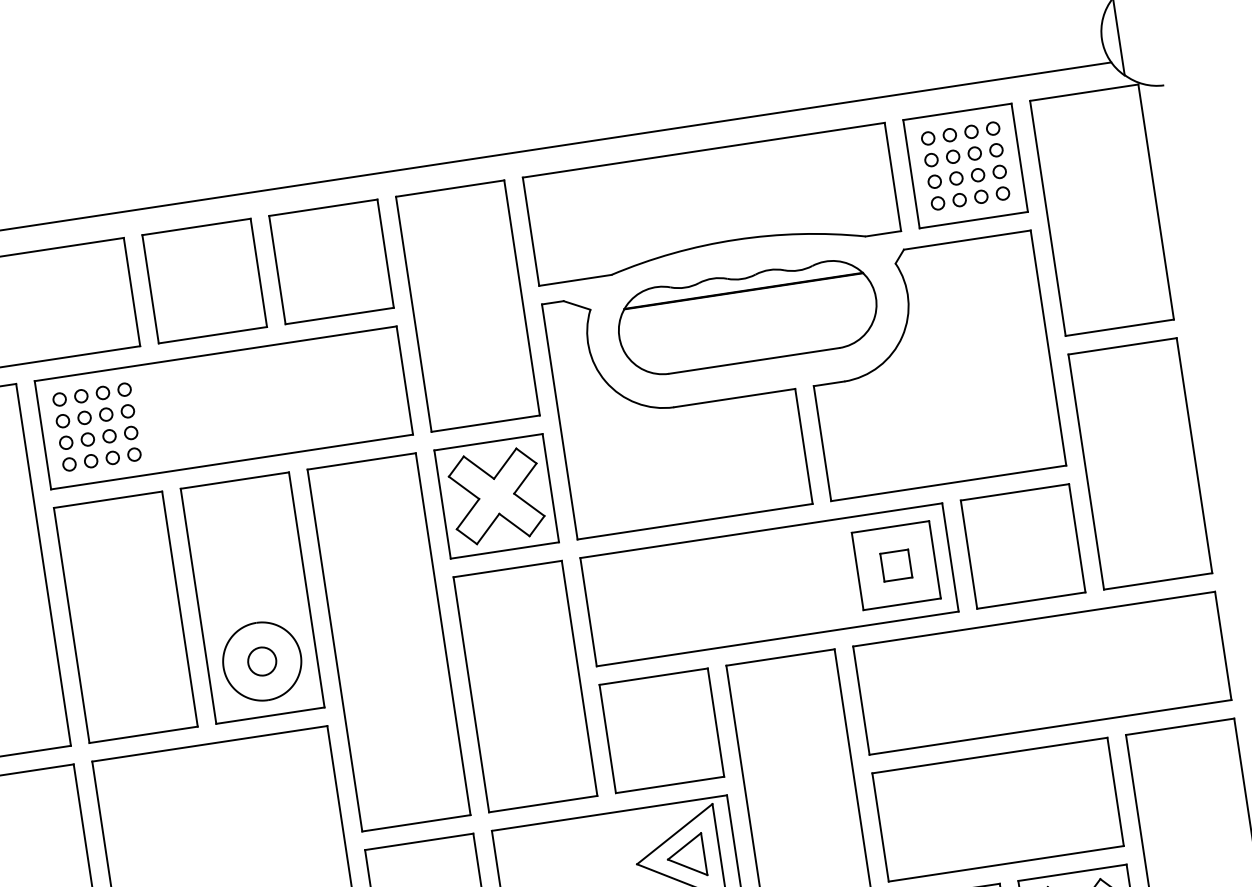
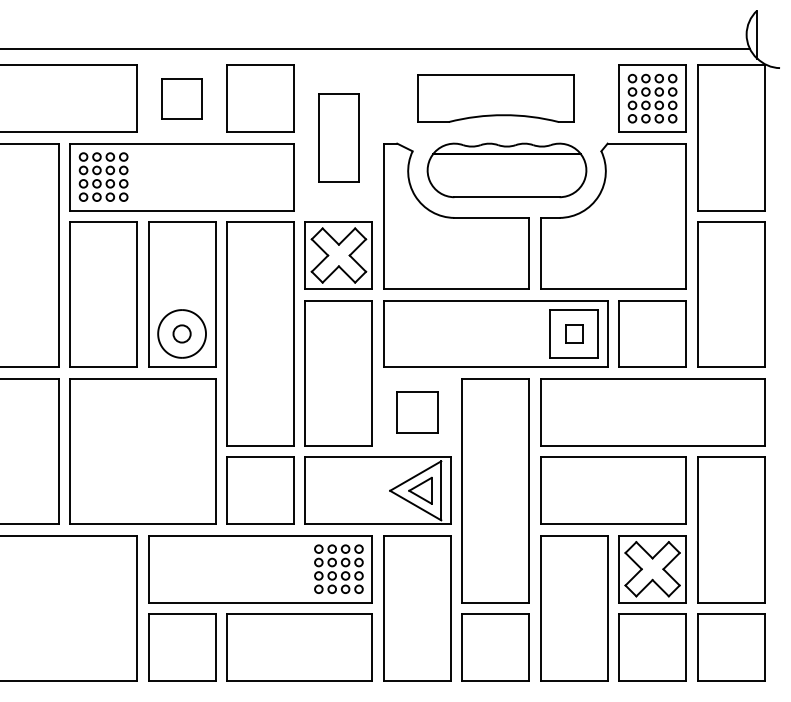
part: (711, 204) -> (495, 98), size x0.7
part: (205, 280) -> (182, 98), size x0.6
part: (467, 305) -> (338, 137), size x0.6
part: (662, 730) -> (417, 412), size x0.6

